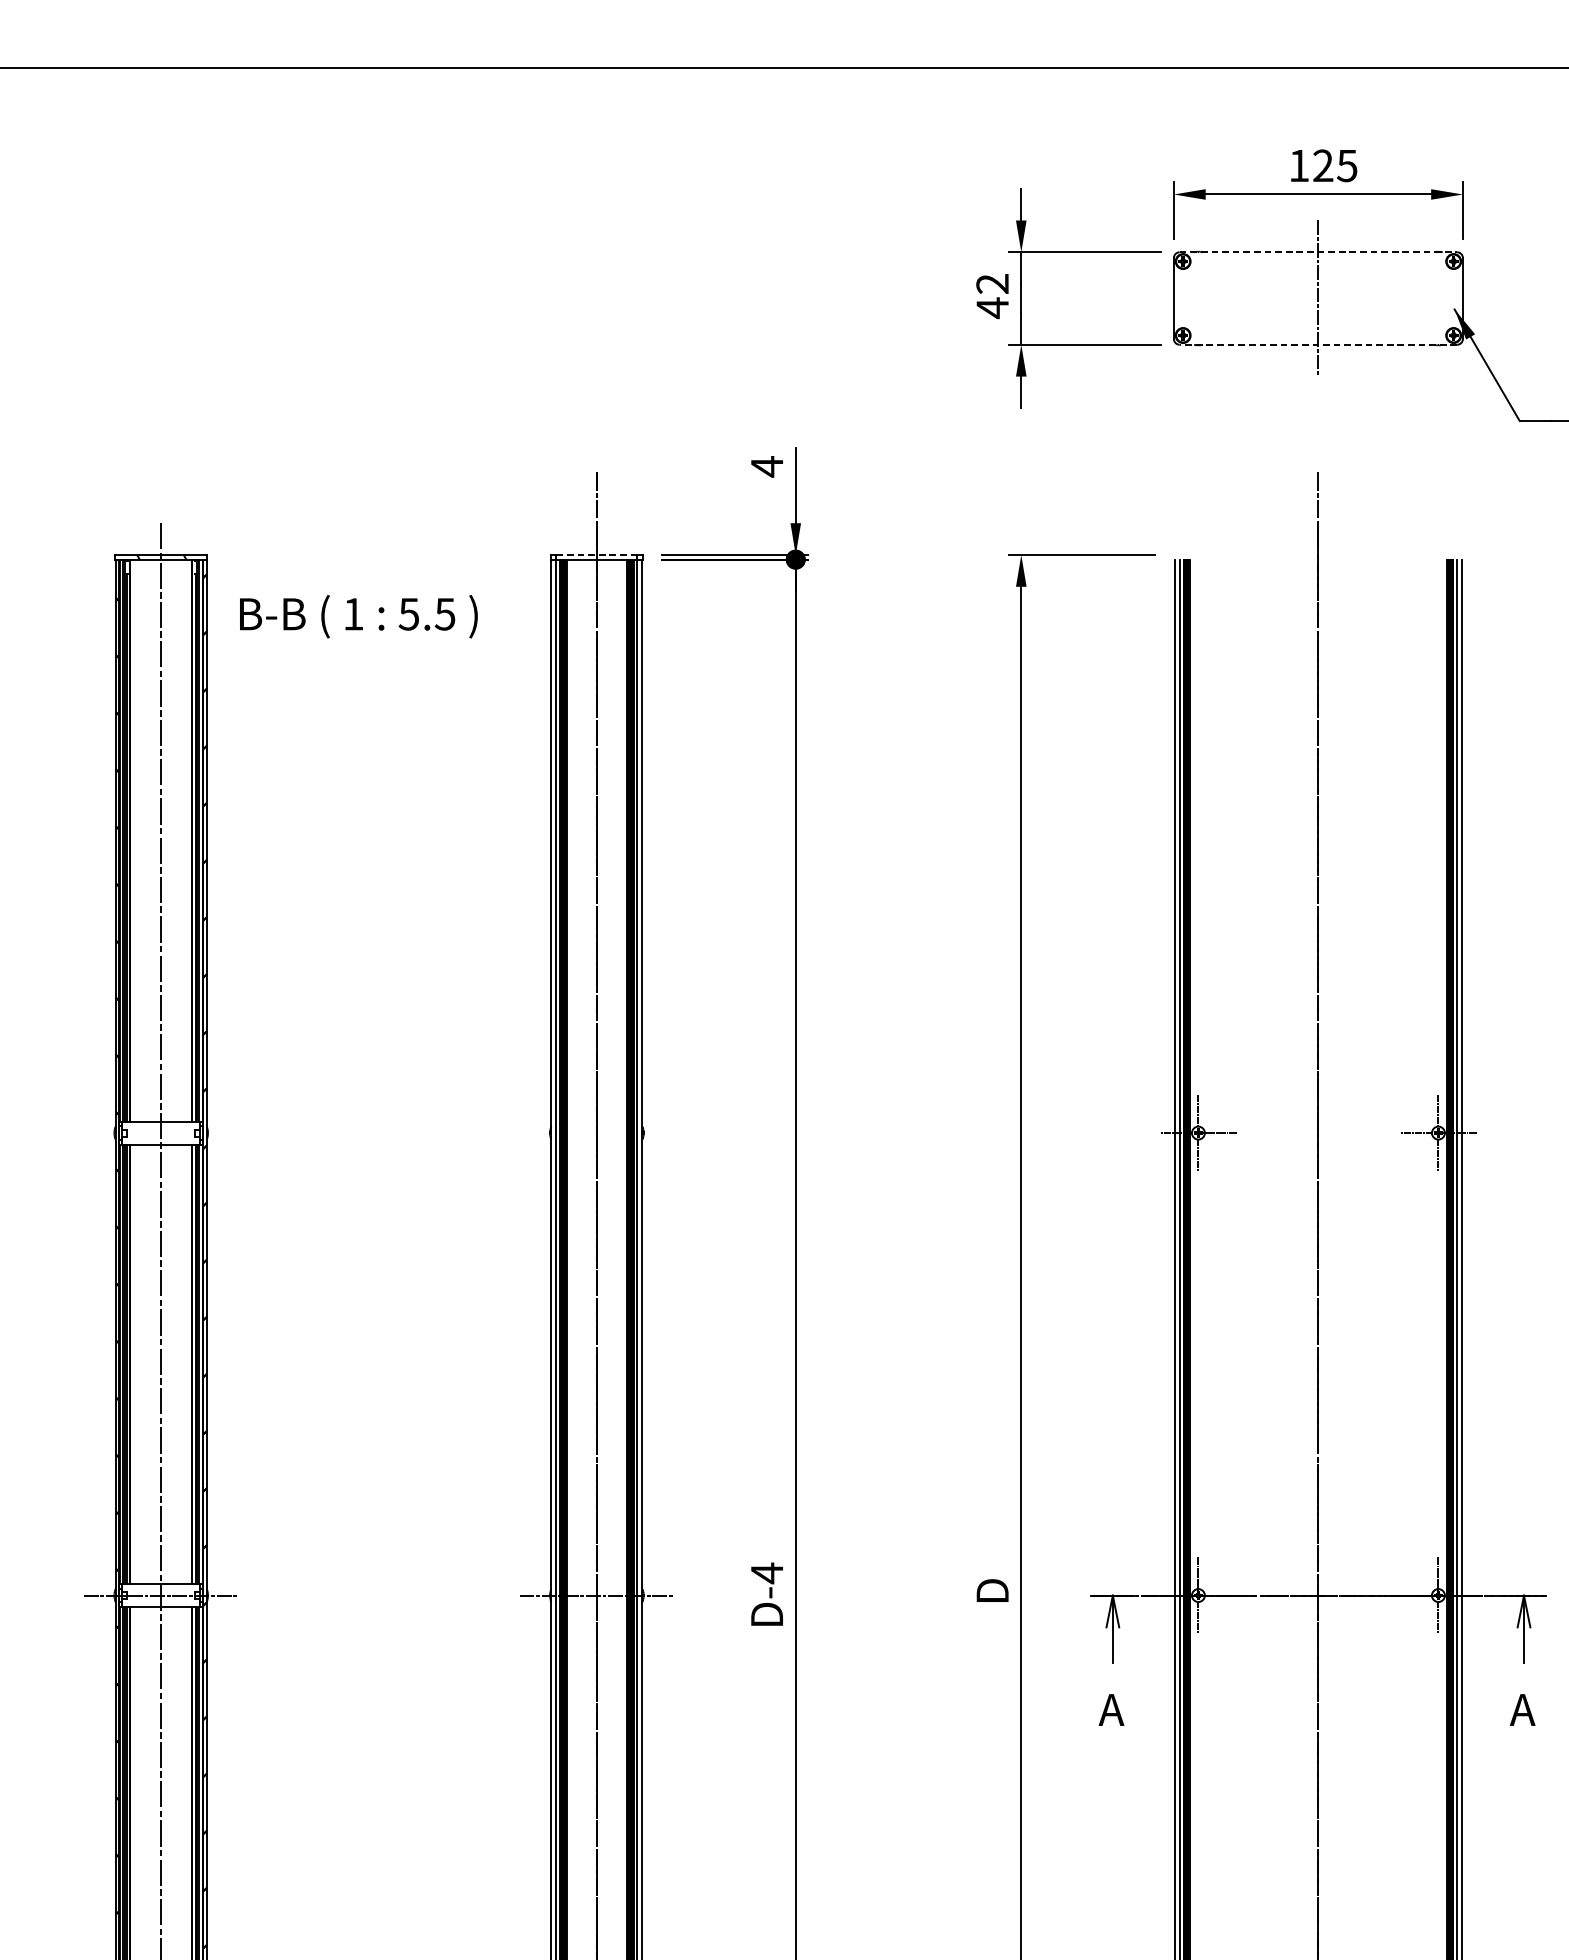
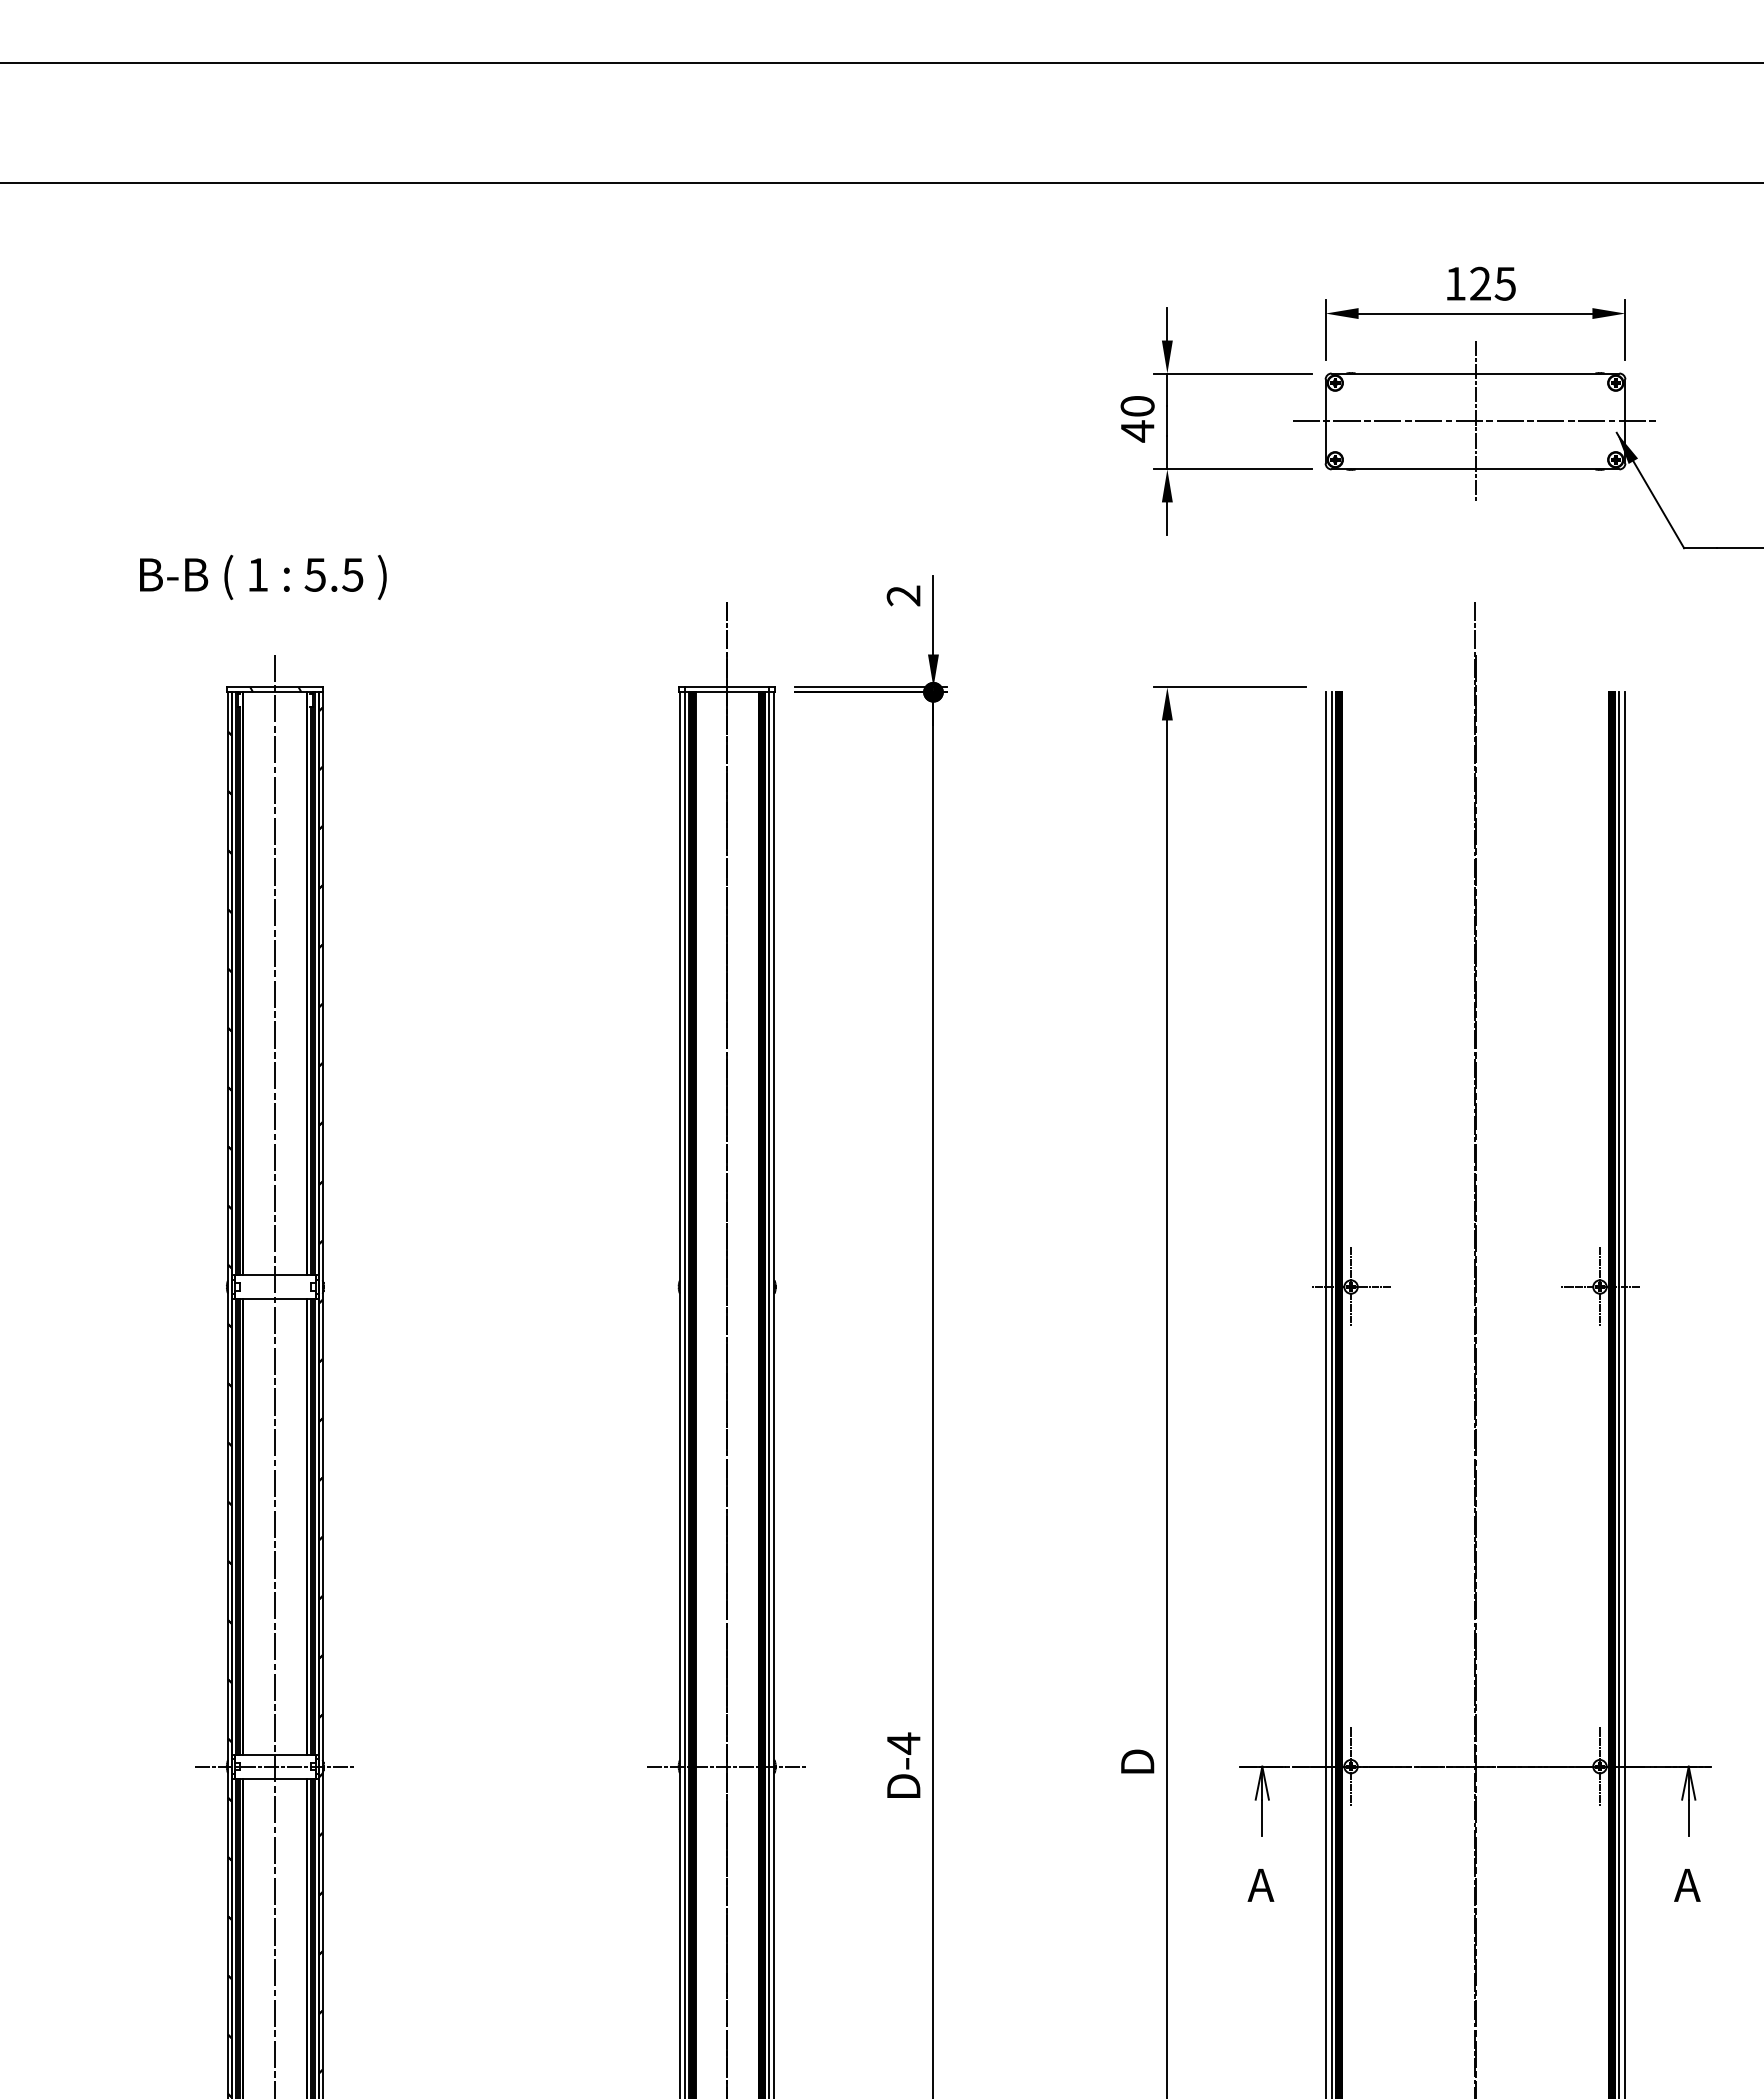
line: (1318, 252) -> (1475, 373), dashed -> solid
text: (992, 284) -> (1137, 406), 42 -> 40
line: (1318, 298) -> (1475, 421), added
line: (1318, 344) -> (1475, 469), dashed -> solid
text: (766, 466) -> (903, 595), 4 -> 2
line: (597, 555) -> (727, 687), dashed -> solid
text: (359, 615) -> (263, 576), moved

